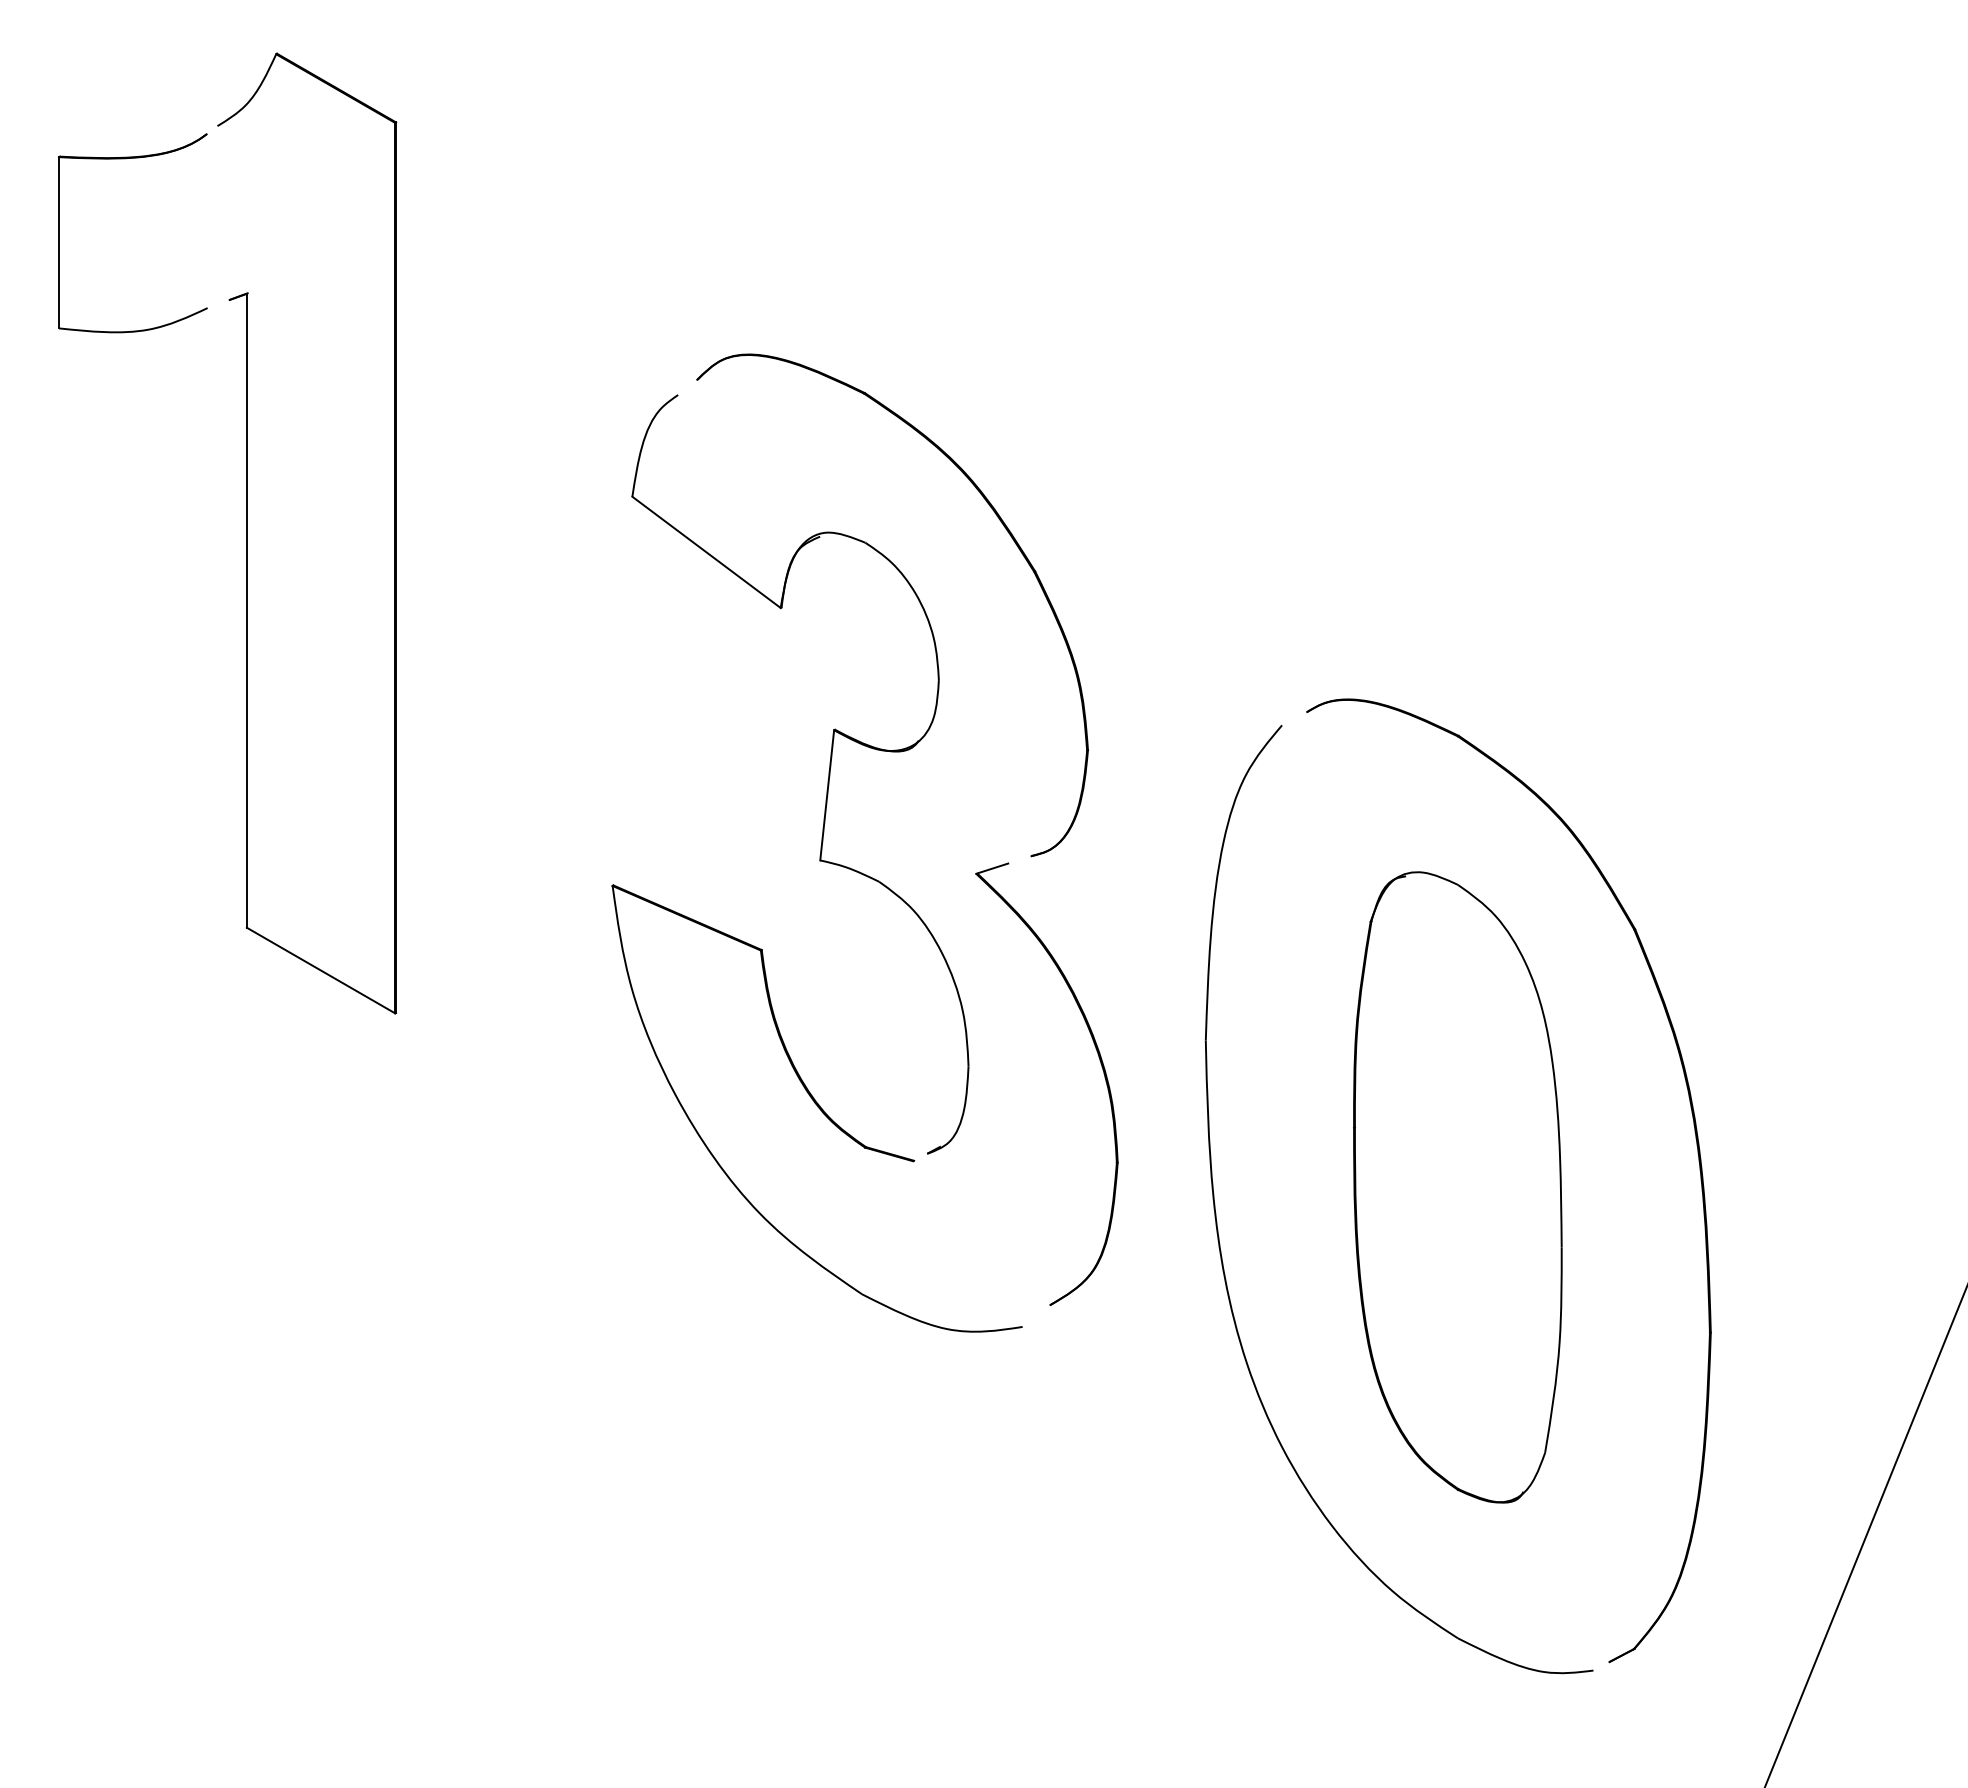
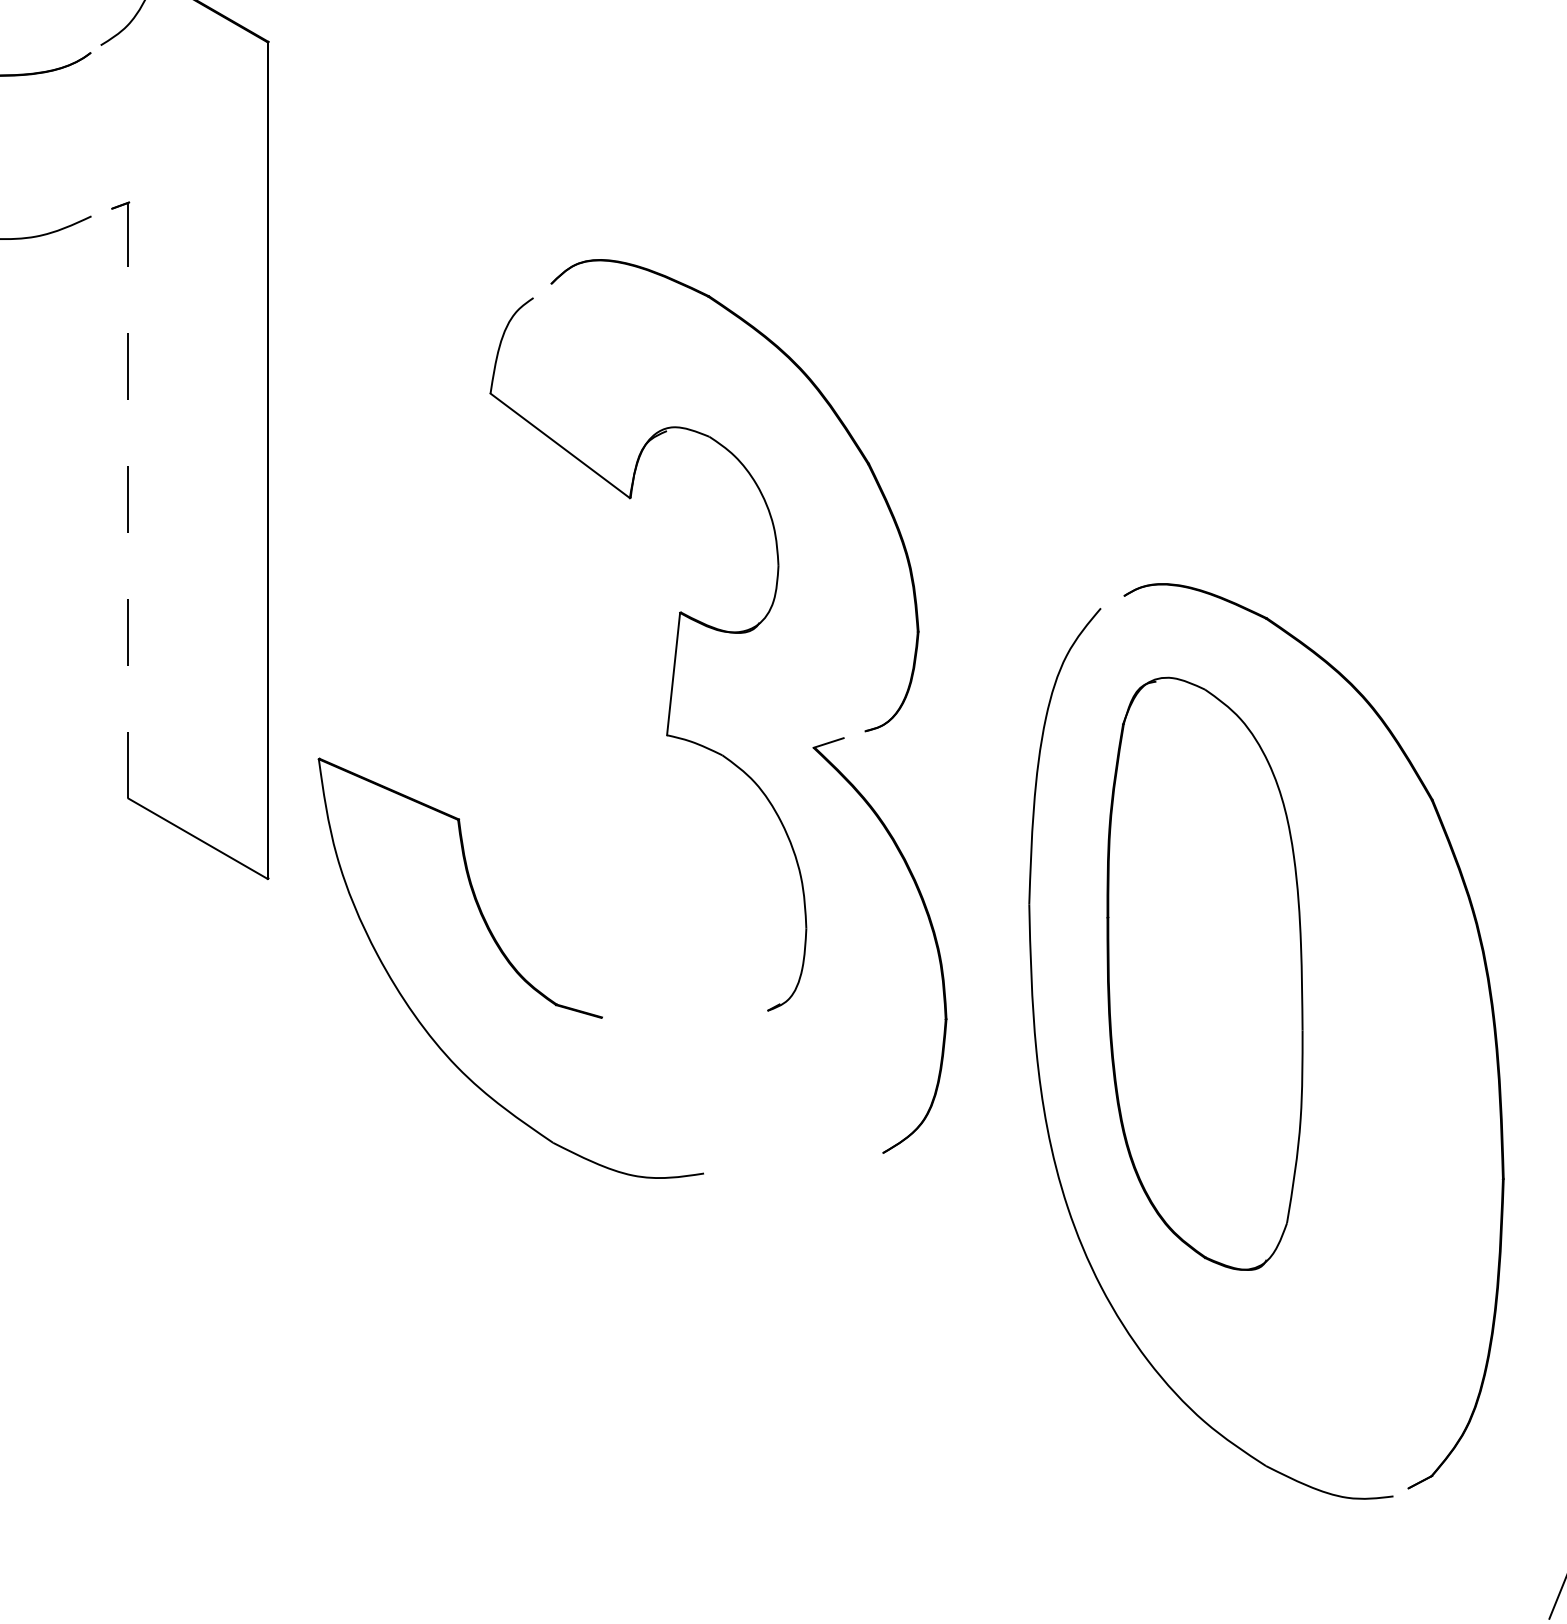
line: (246, 610) -> (128, 500), solid -> dashed
part: (816, 1108) -> (510, 968), moved
part: (1457, 1187) -> (1204, 973), moved

